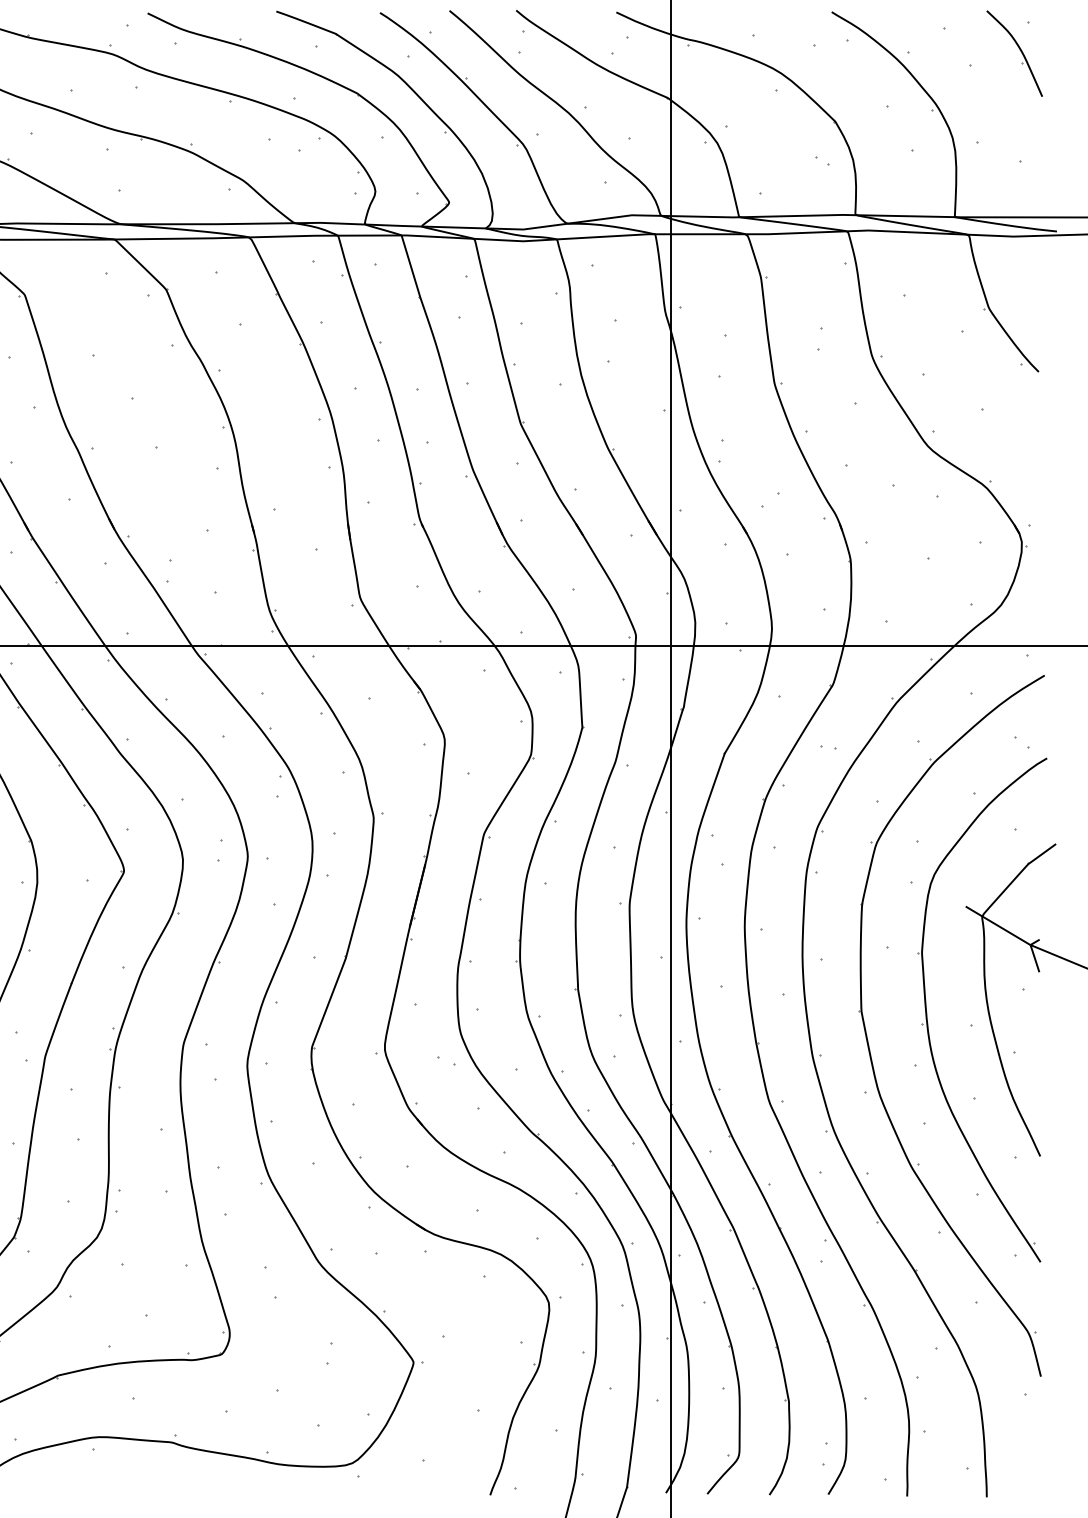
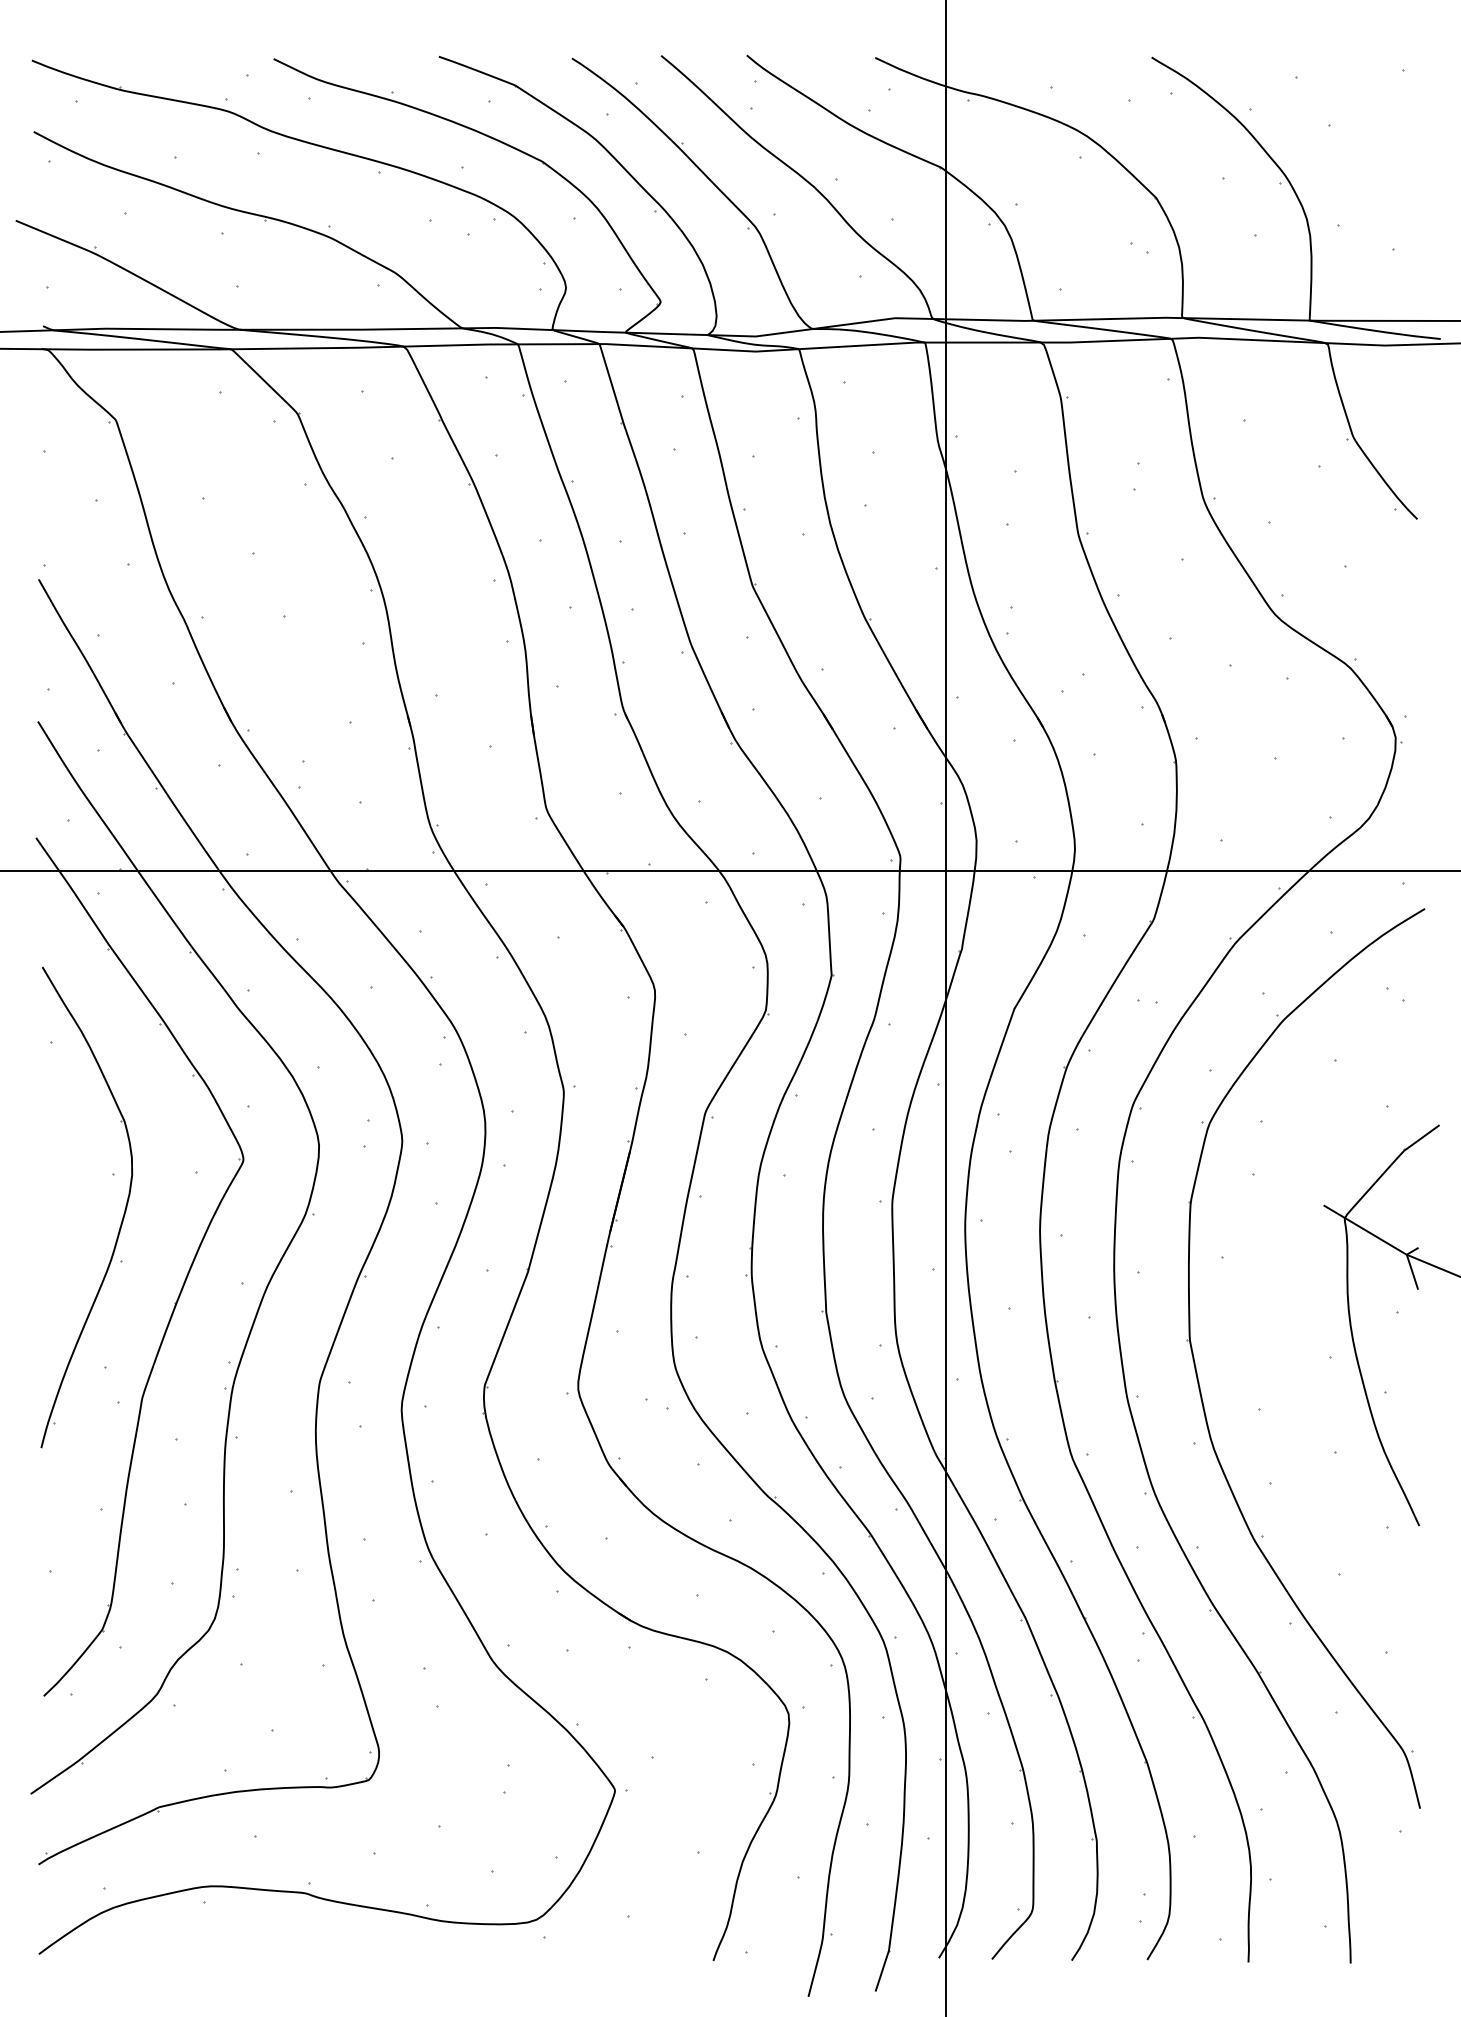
part: (1019, 49) -> (1392, 105), removed
part: (927, 1015) -> (1274, 1345), removed

